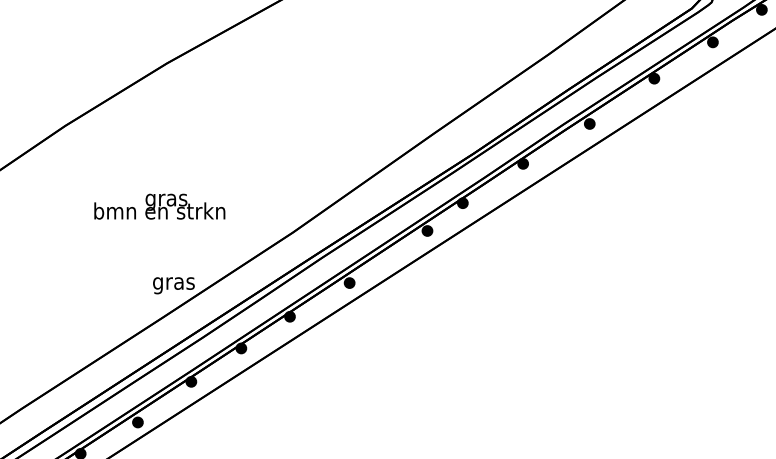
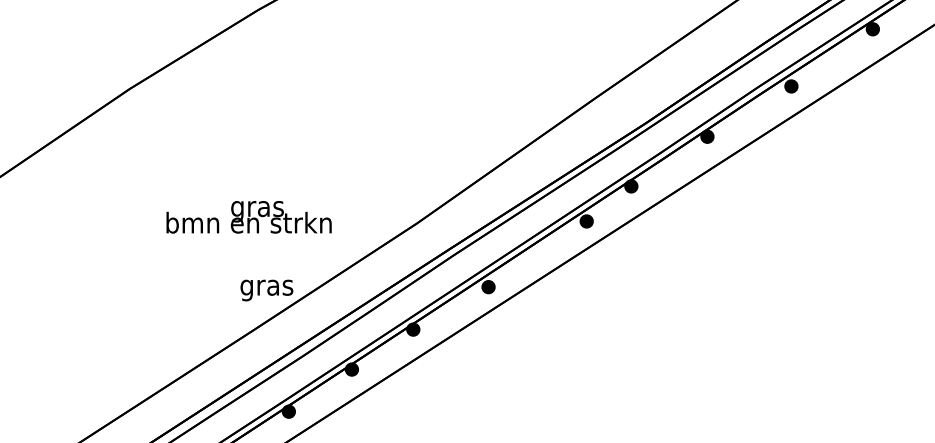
text: (159, 206) -> (248, 217), moved

